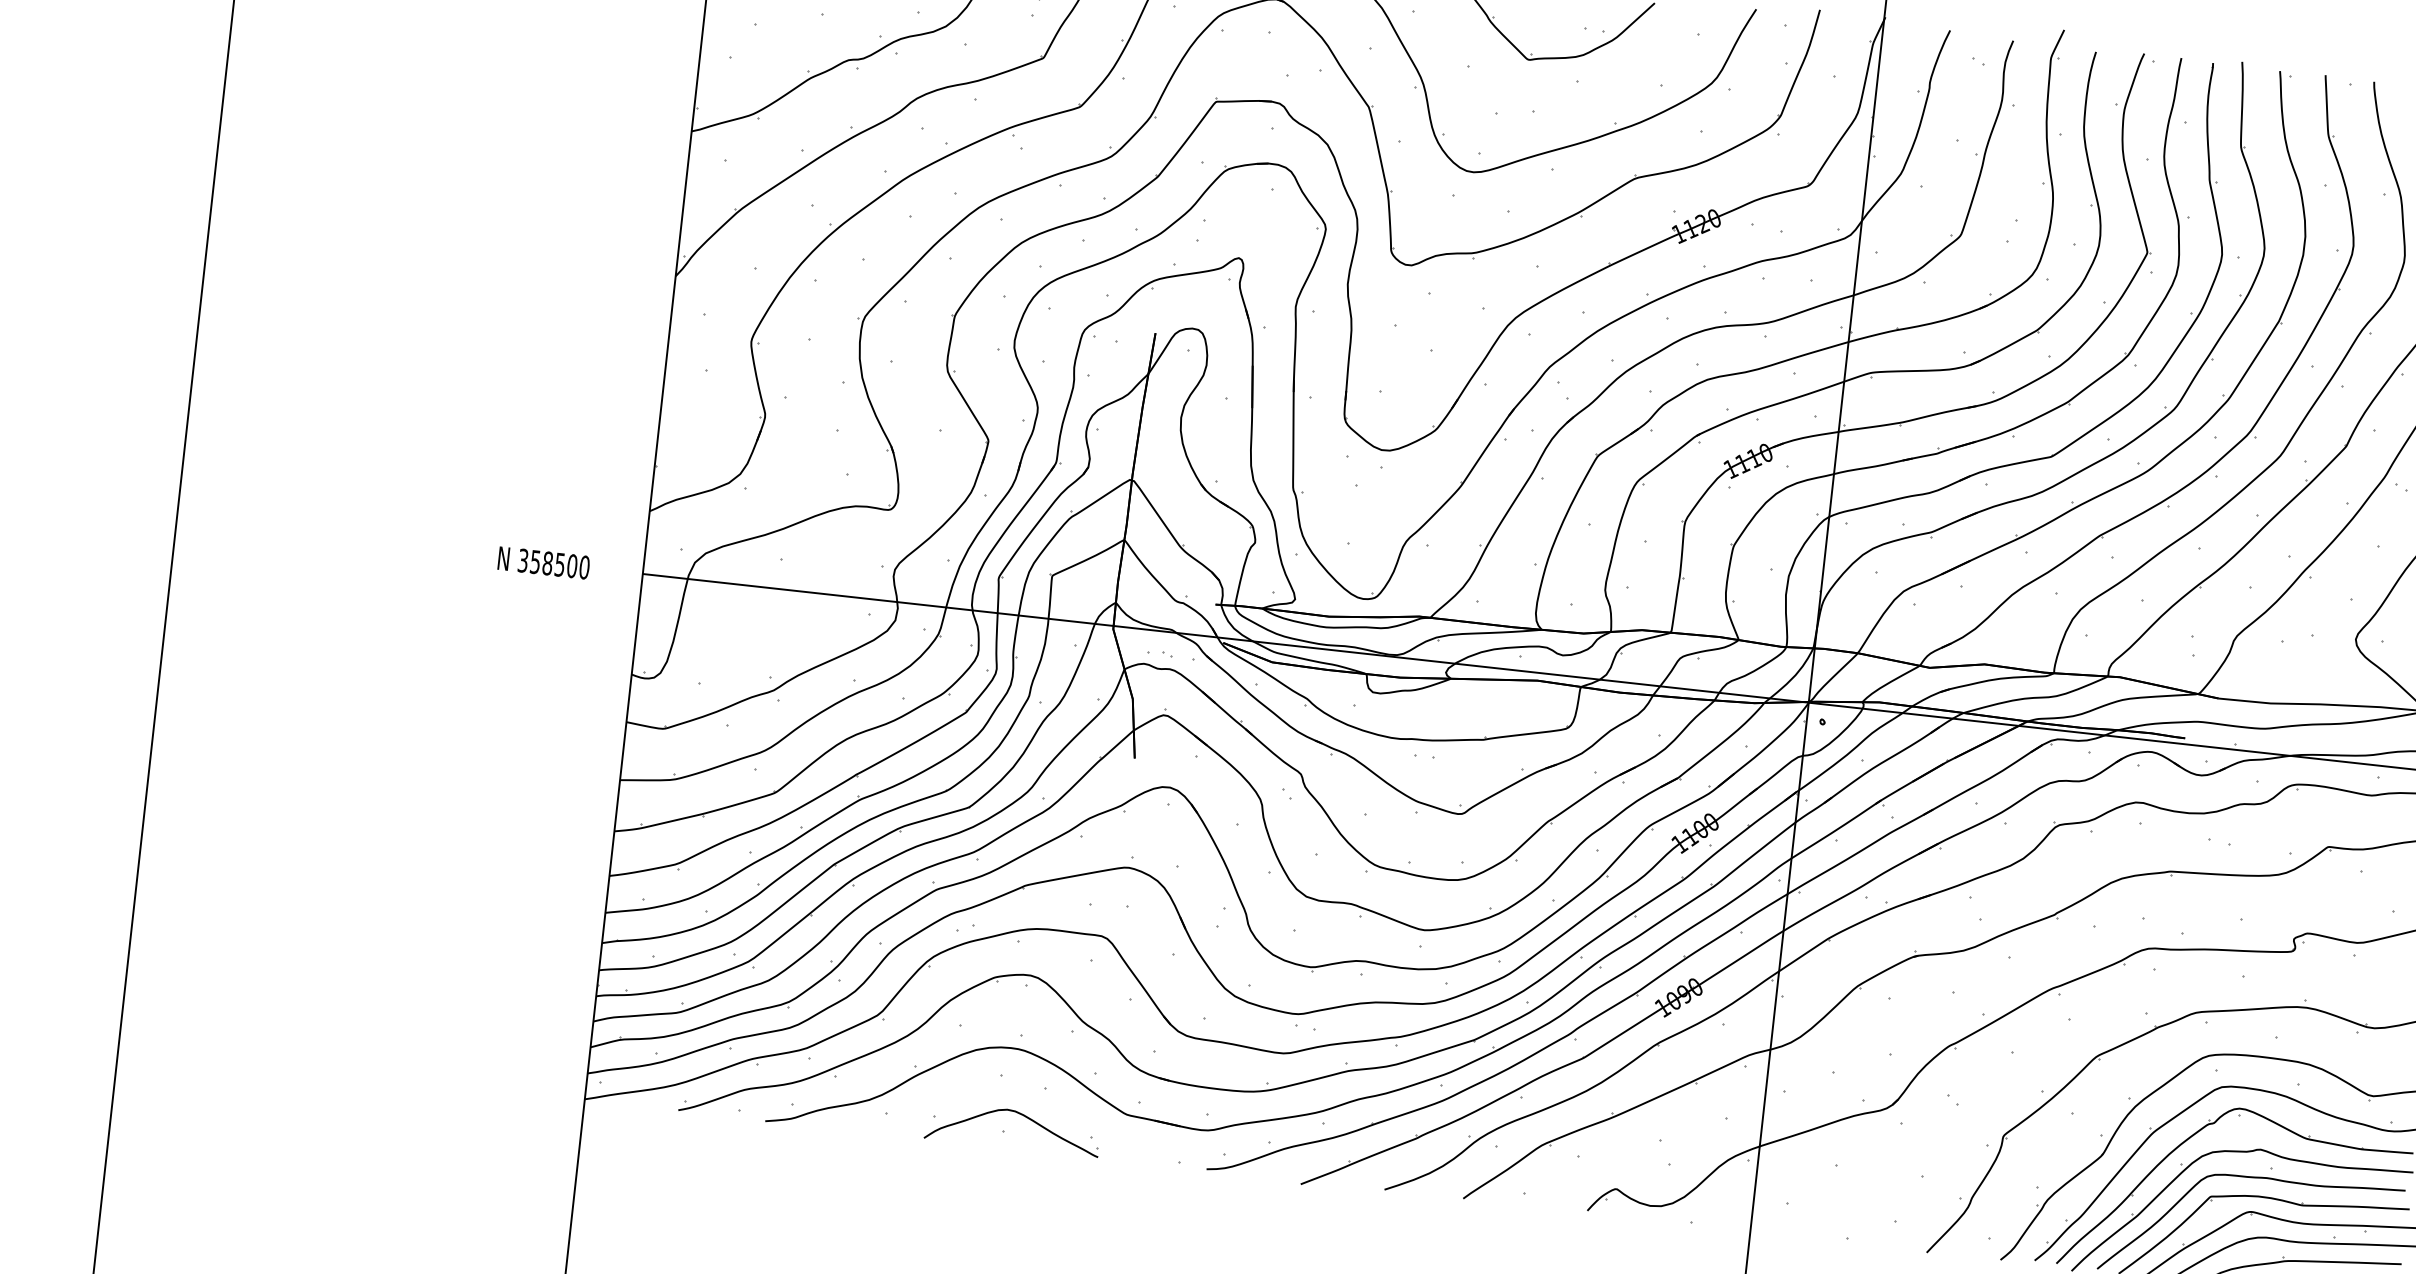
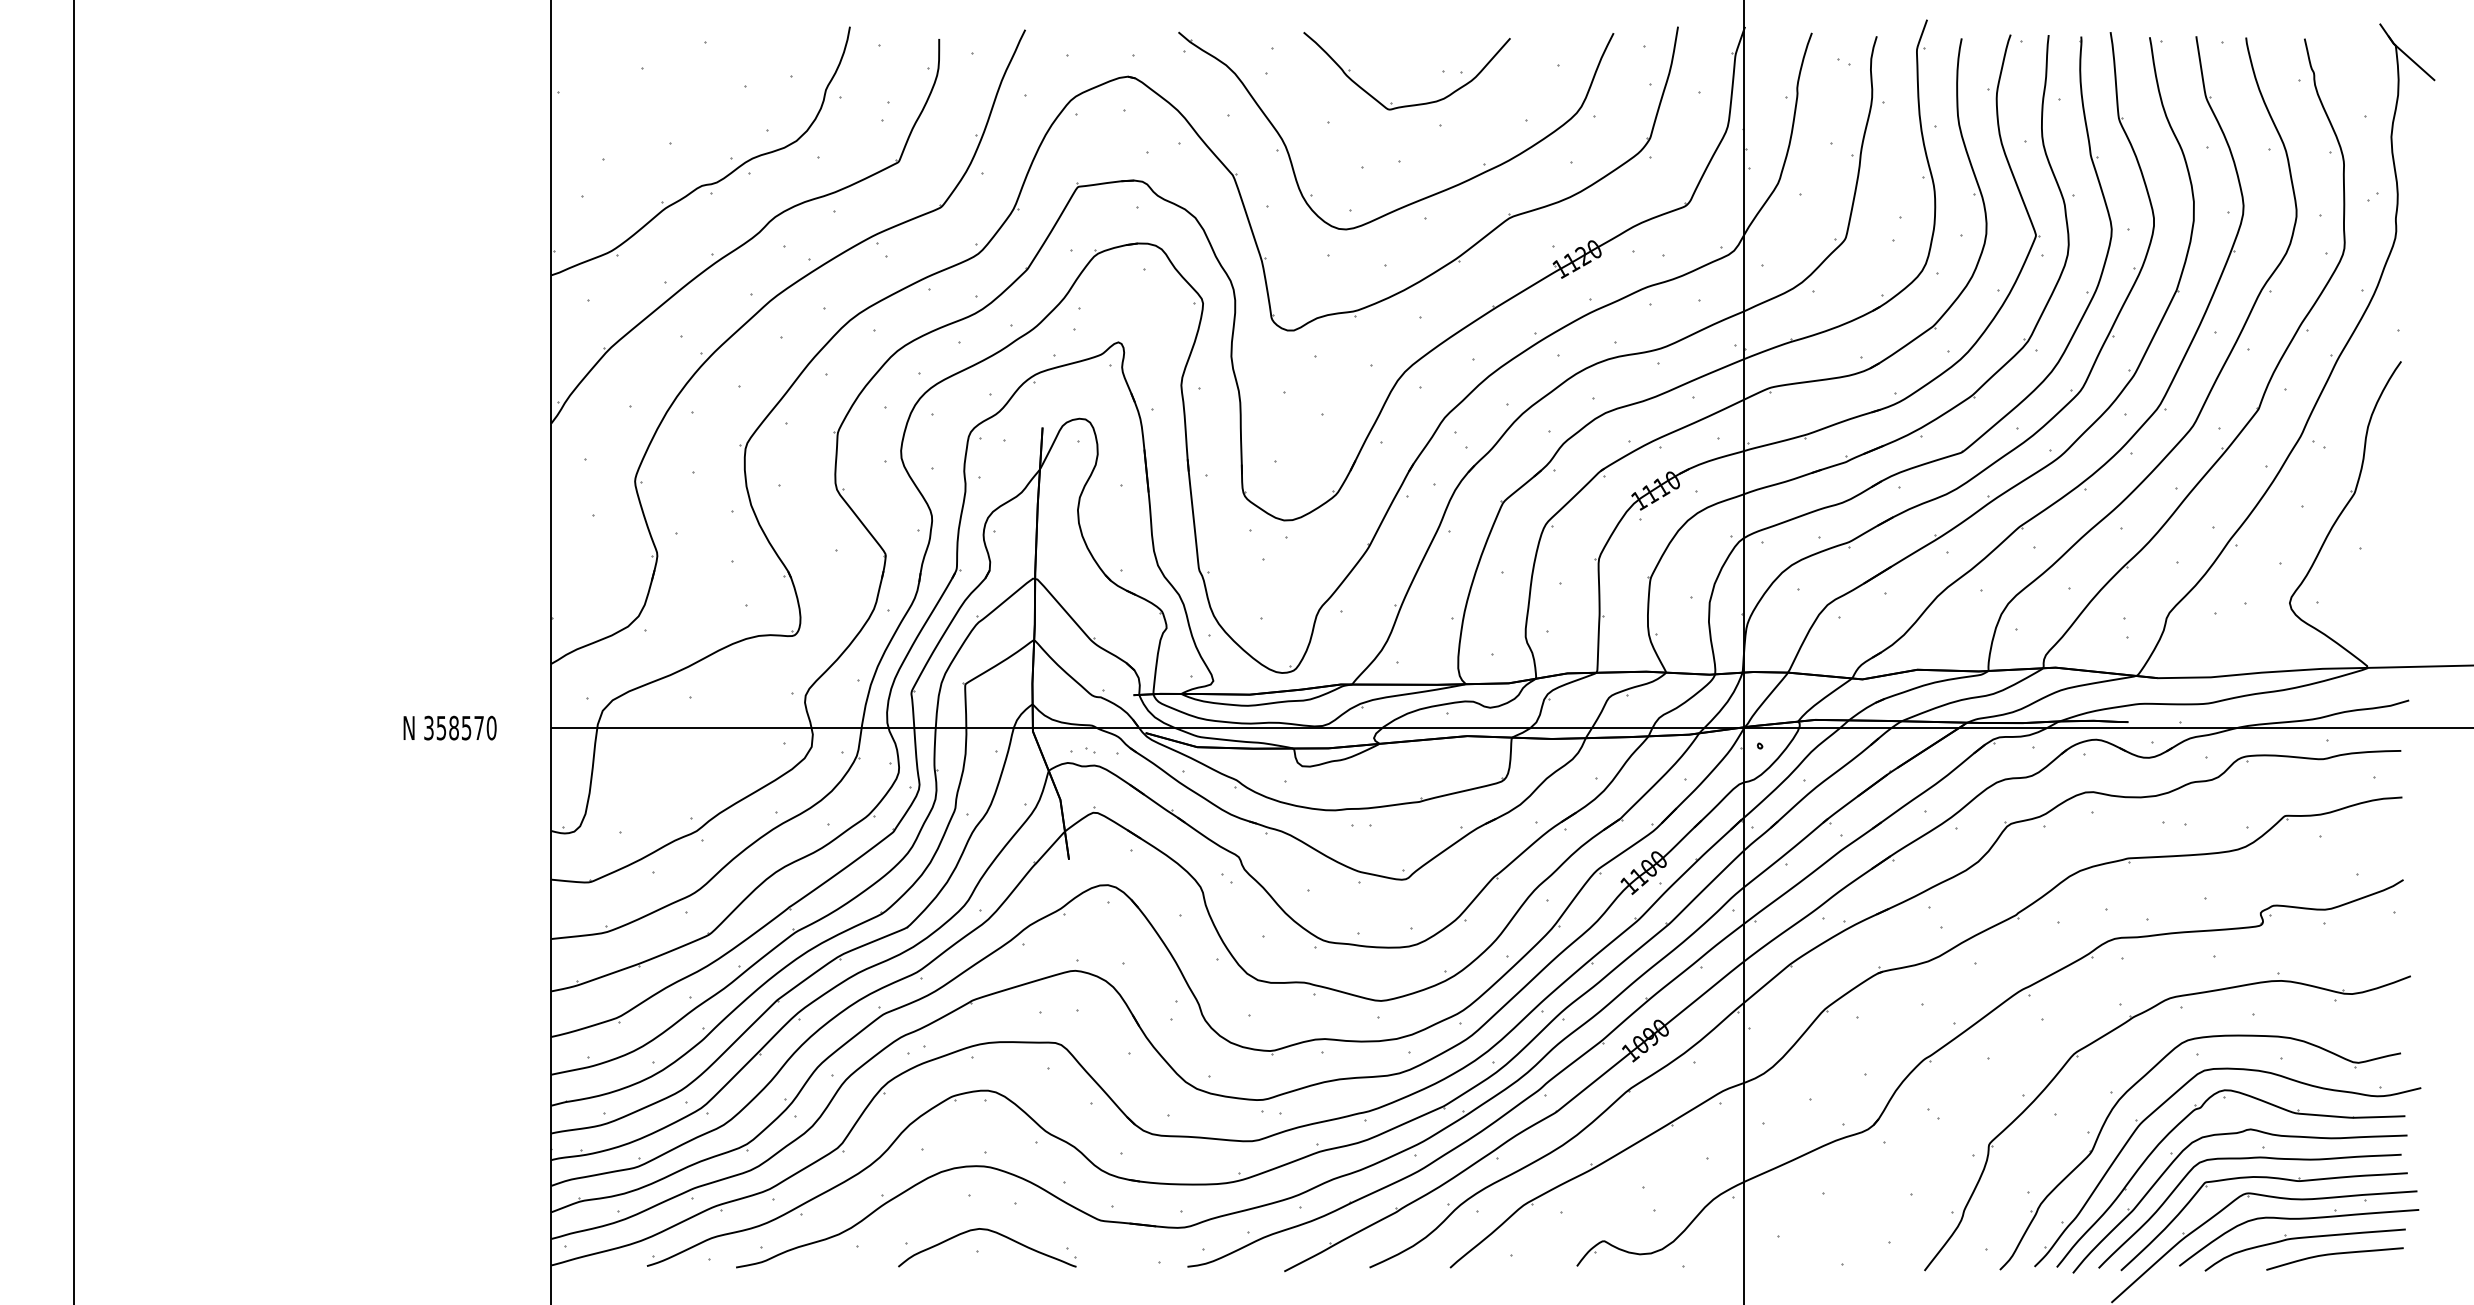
text: (572, 565) -> (479, 727), 358500 -> 358570

